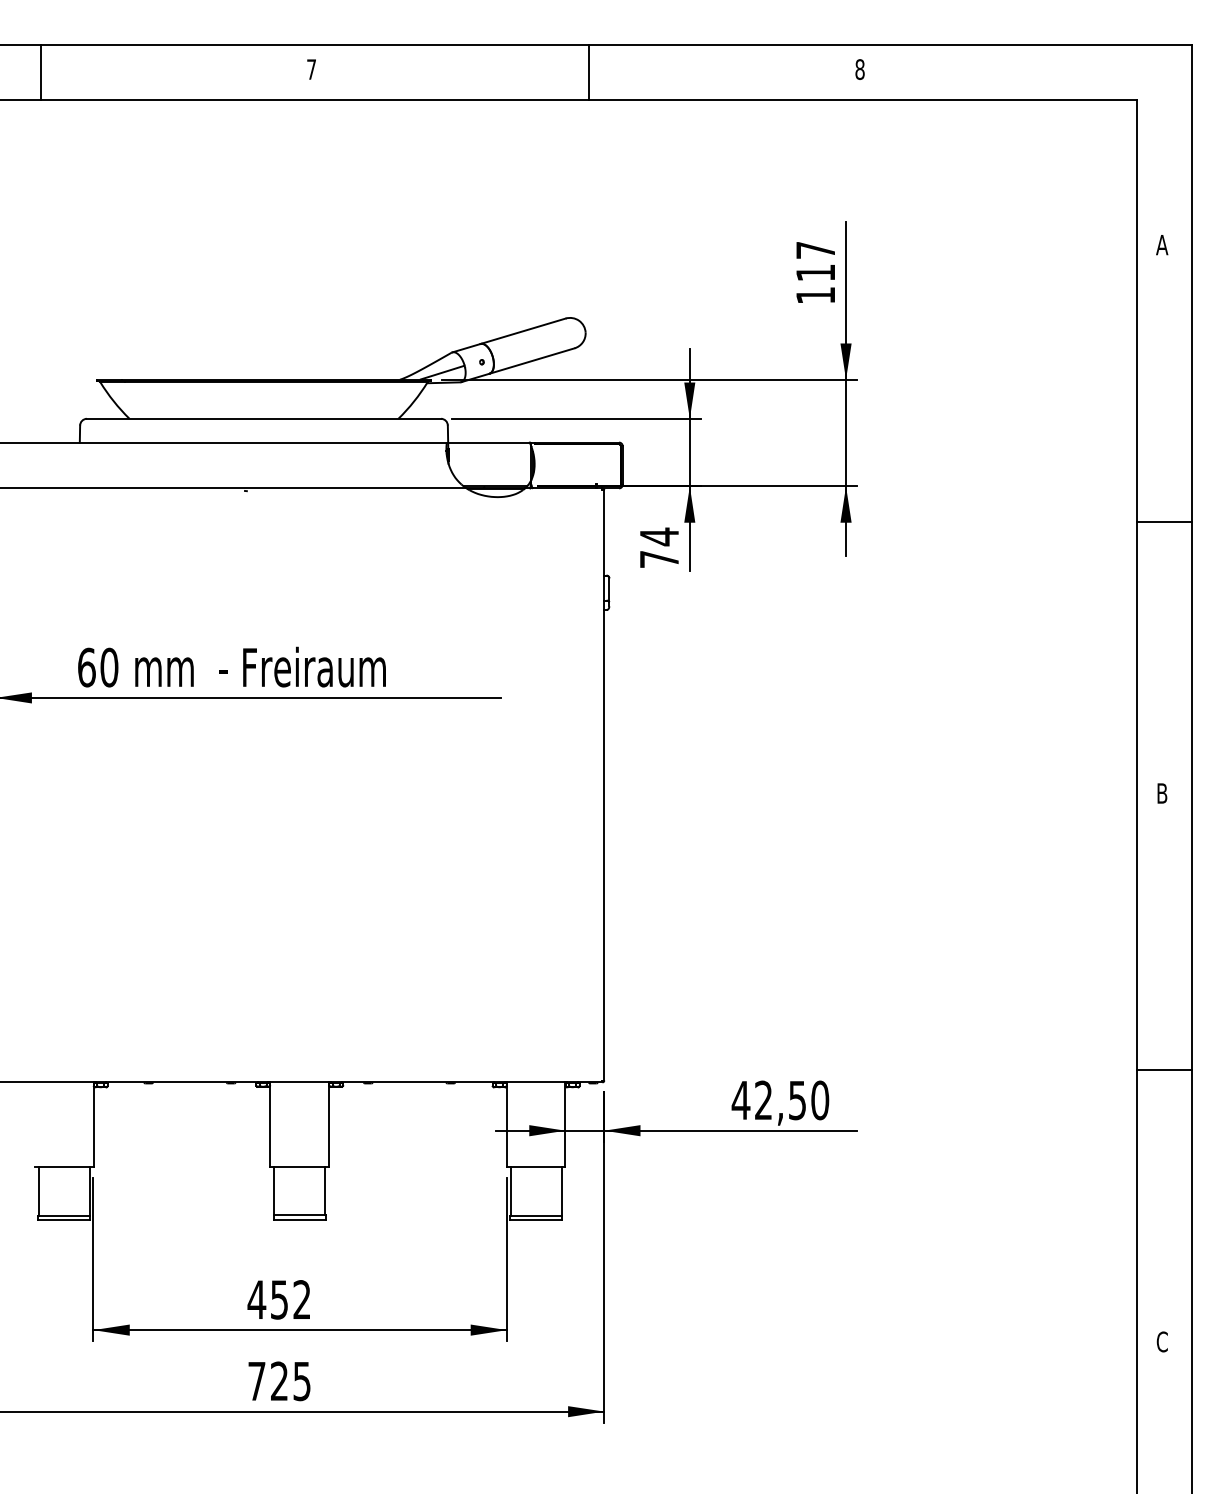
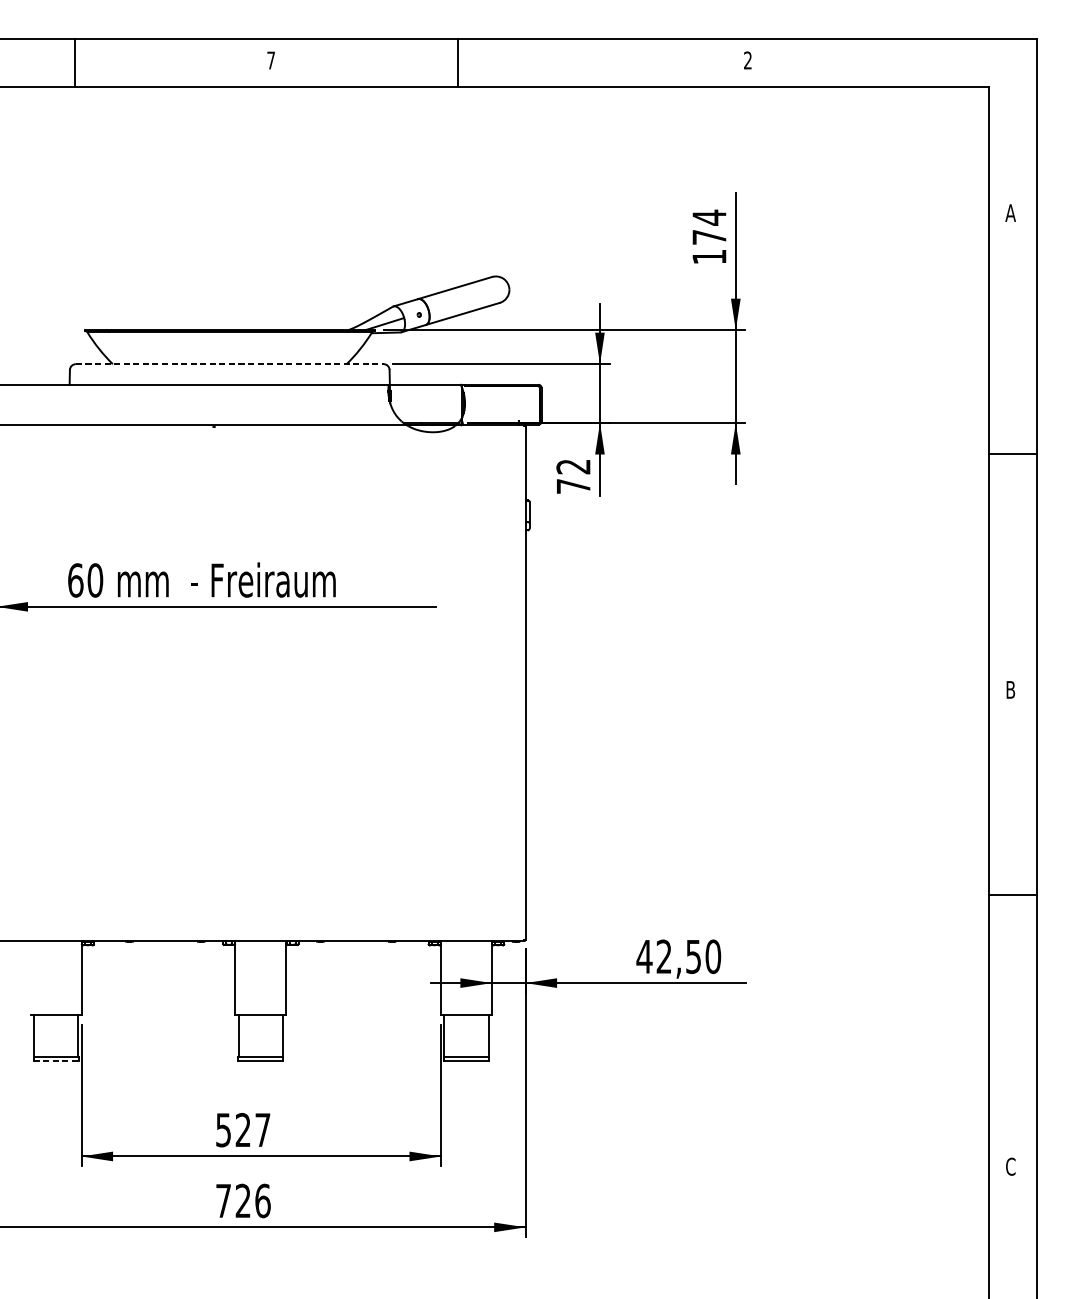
text: (859, 69) -> (747, 60), 8 -> 2
line: (40, 71) -> (74, 62), moved
line: (589, 71) -> (458, 62), moved
text: (815, 261) -> (709, 227), 117 -> 174
line: (263, 418) -> (229, 363), solid -> dashed
text: (658, 536) -> (572, 466), 74 -> 72
line: (1164, 1070) -> (1012, 895), moved
line: (64, 1220) -> (56, 1061), solid -> dashed
text: (278, 1299) -> (242, 1129), 452 -> 527
text: (302, 1381) -> (263, 1201), 725 -> 726

